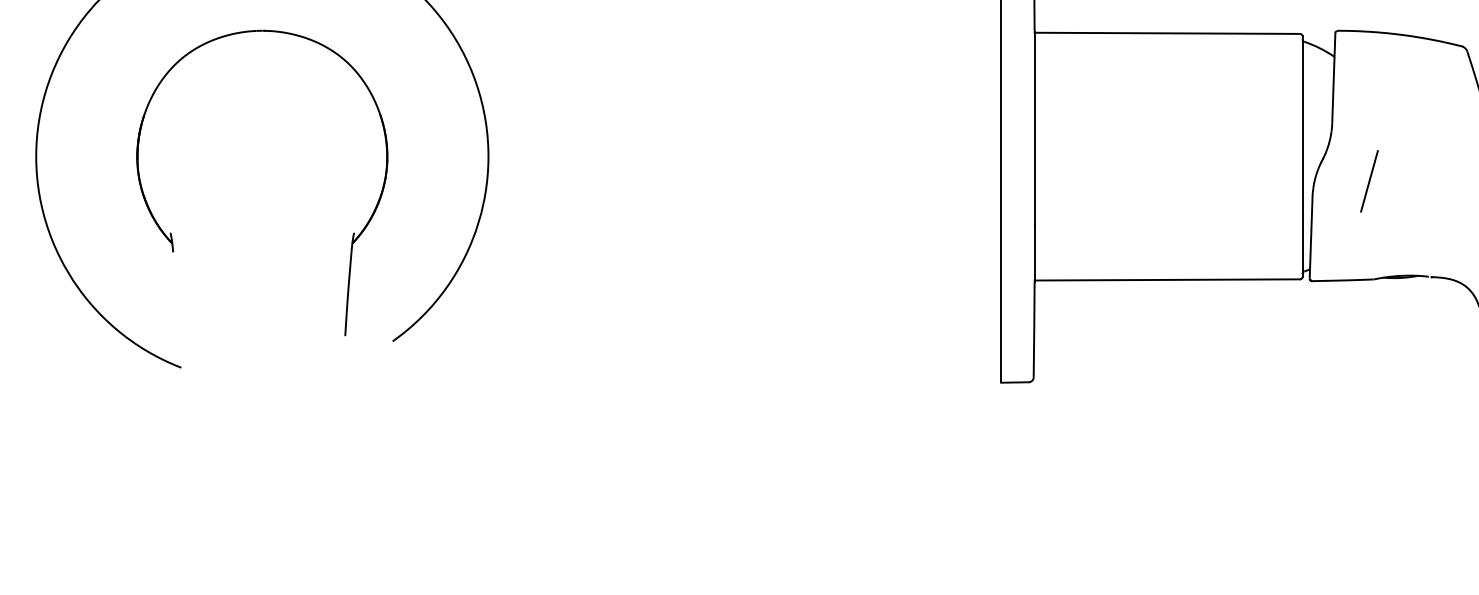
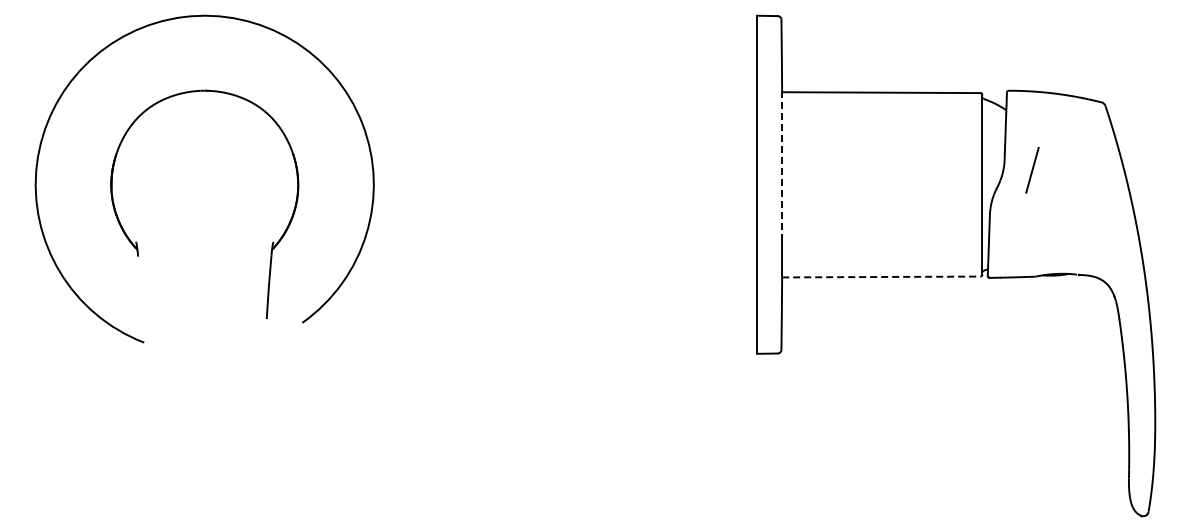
line: (1035, 129) -> (782, 164), solid -> dashed
line: (1369, 181) -> (1032, 170), moved
line: (1167, 280) -> (881, 277), solid -> dashed

